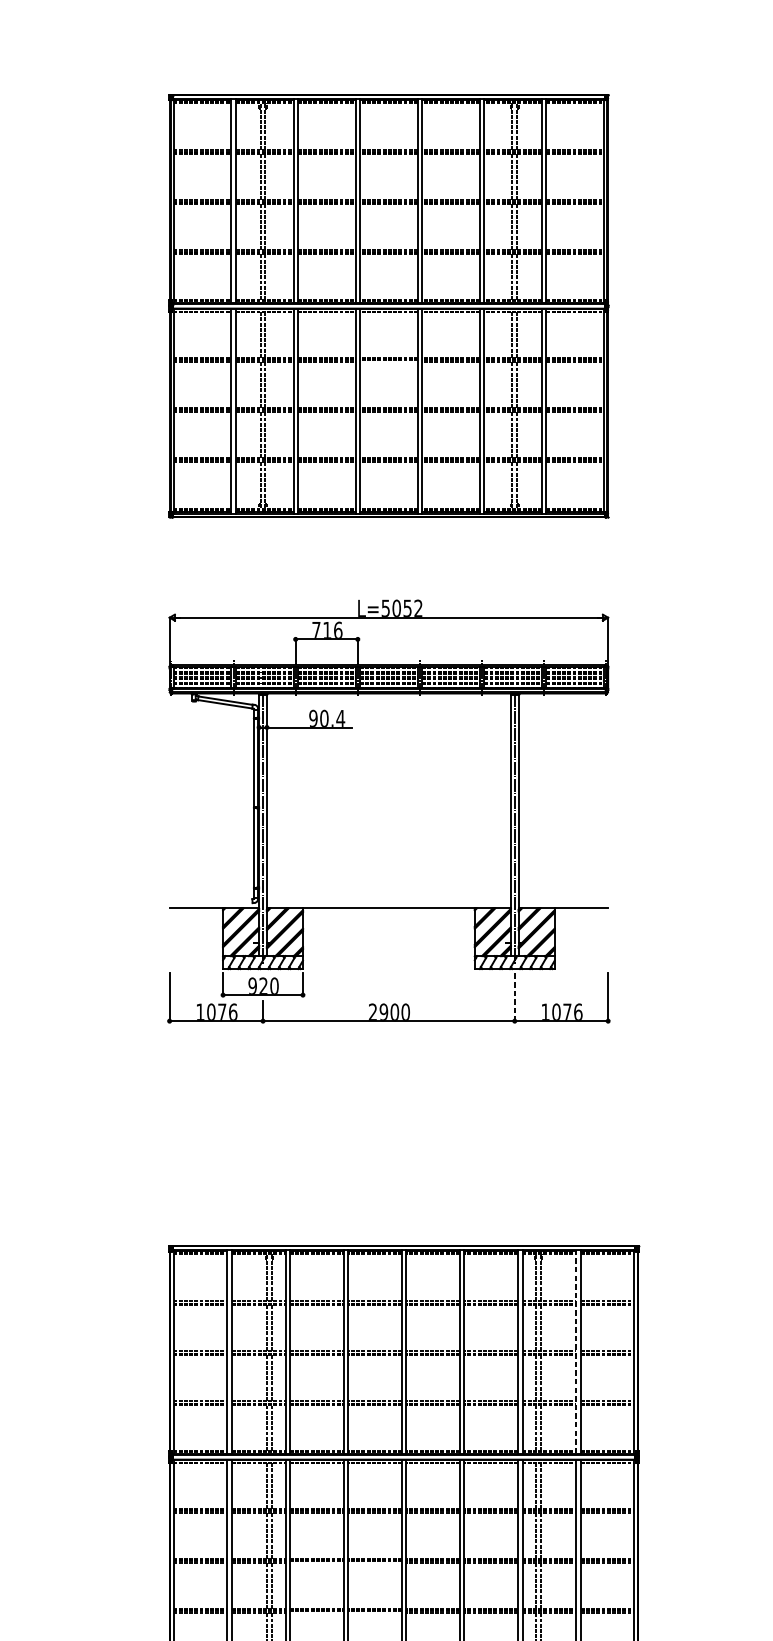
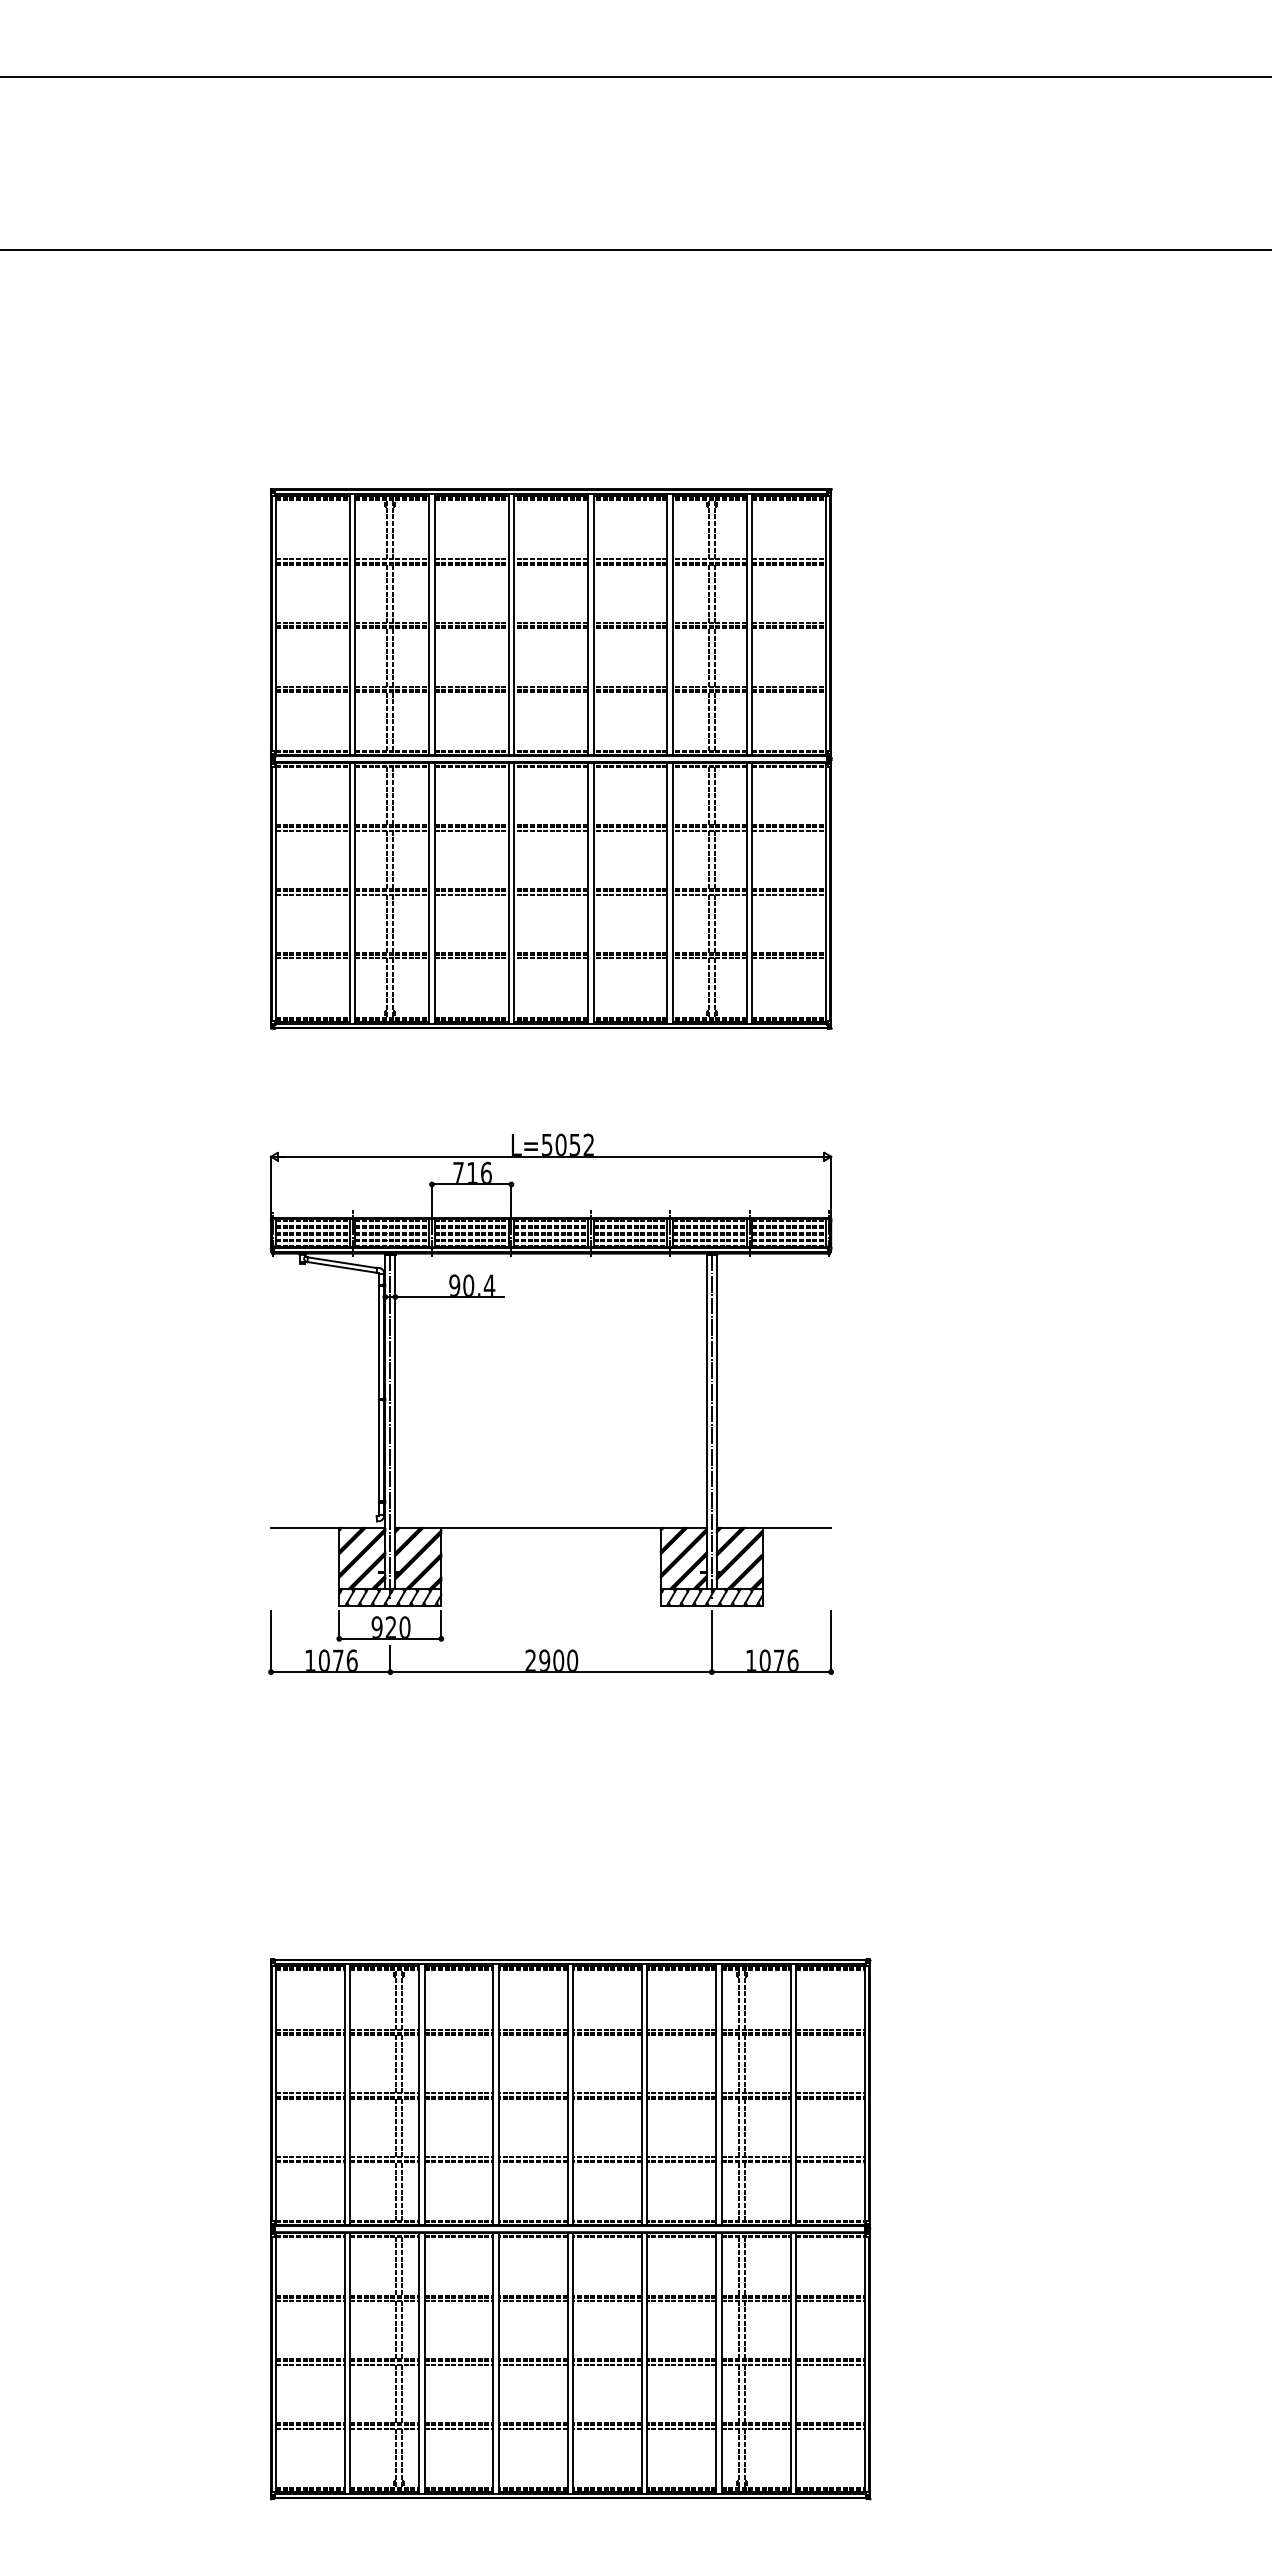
line: (389, 362) -> (551, 830), added
line: (514, 997) -> (711, 1641), dashed -> solid
line: (576, 1351) -> (790, 2094), dashed -> solid
line: (316, 1563) -> (458, 2364), added
line: (374, 1563) -> (532, 2364), added
line: (316, 1613) -> (458, 2428), added
line: (374, 1613) -> (532, 2428), added

